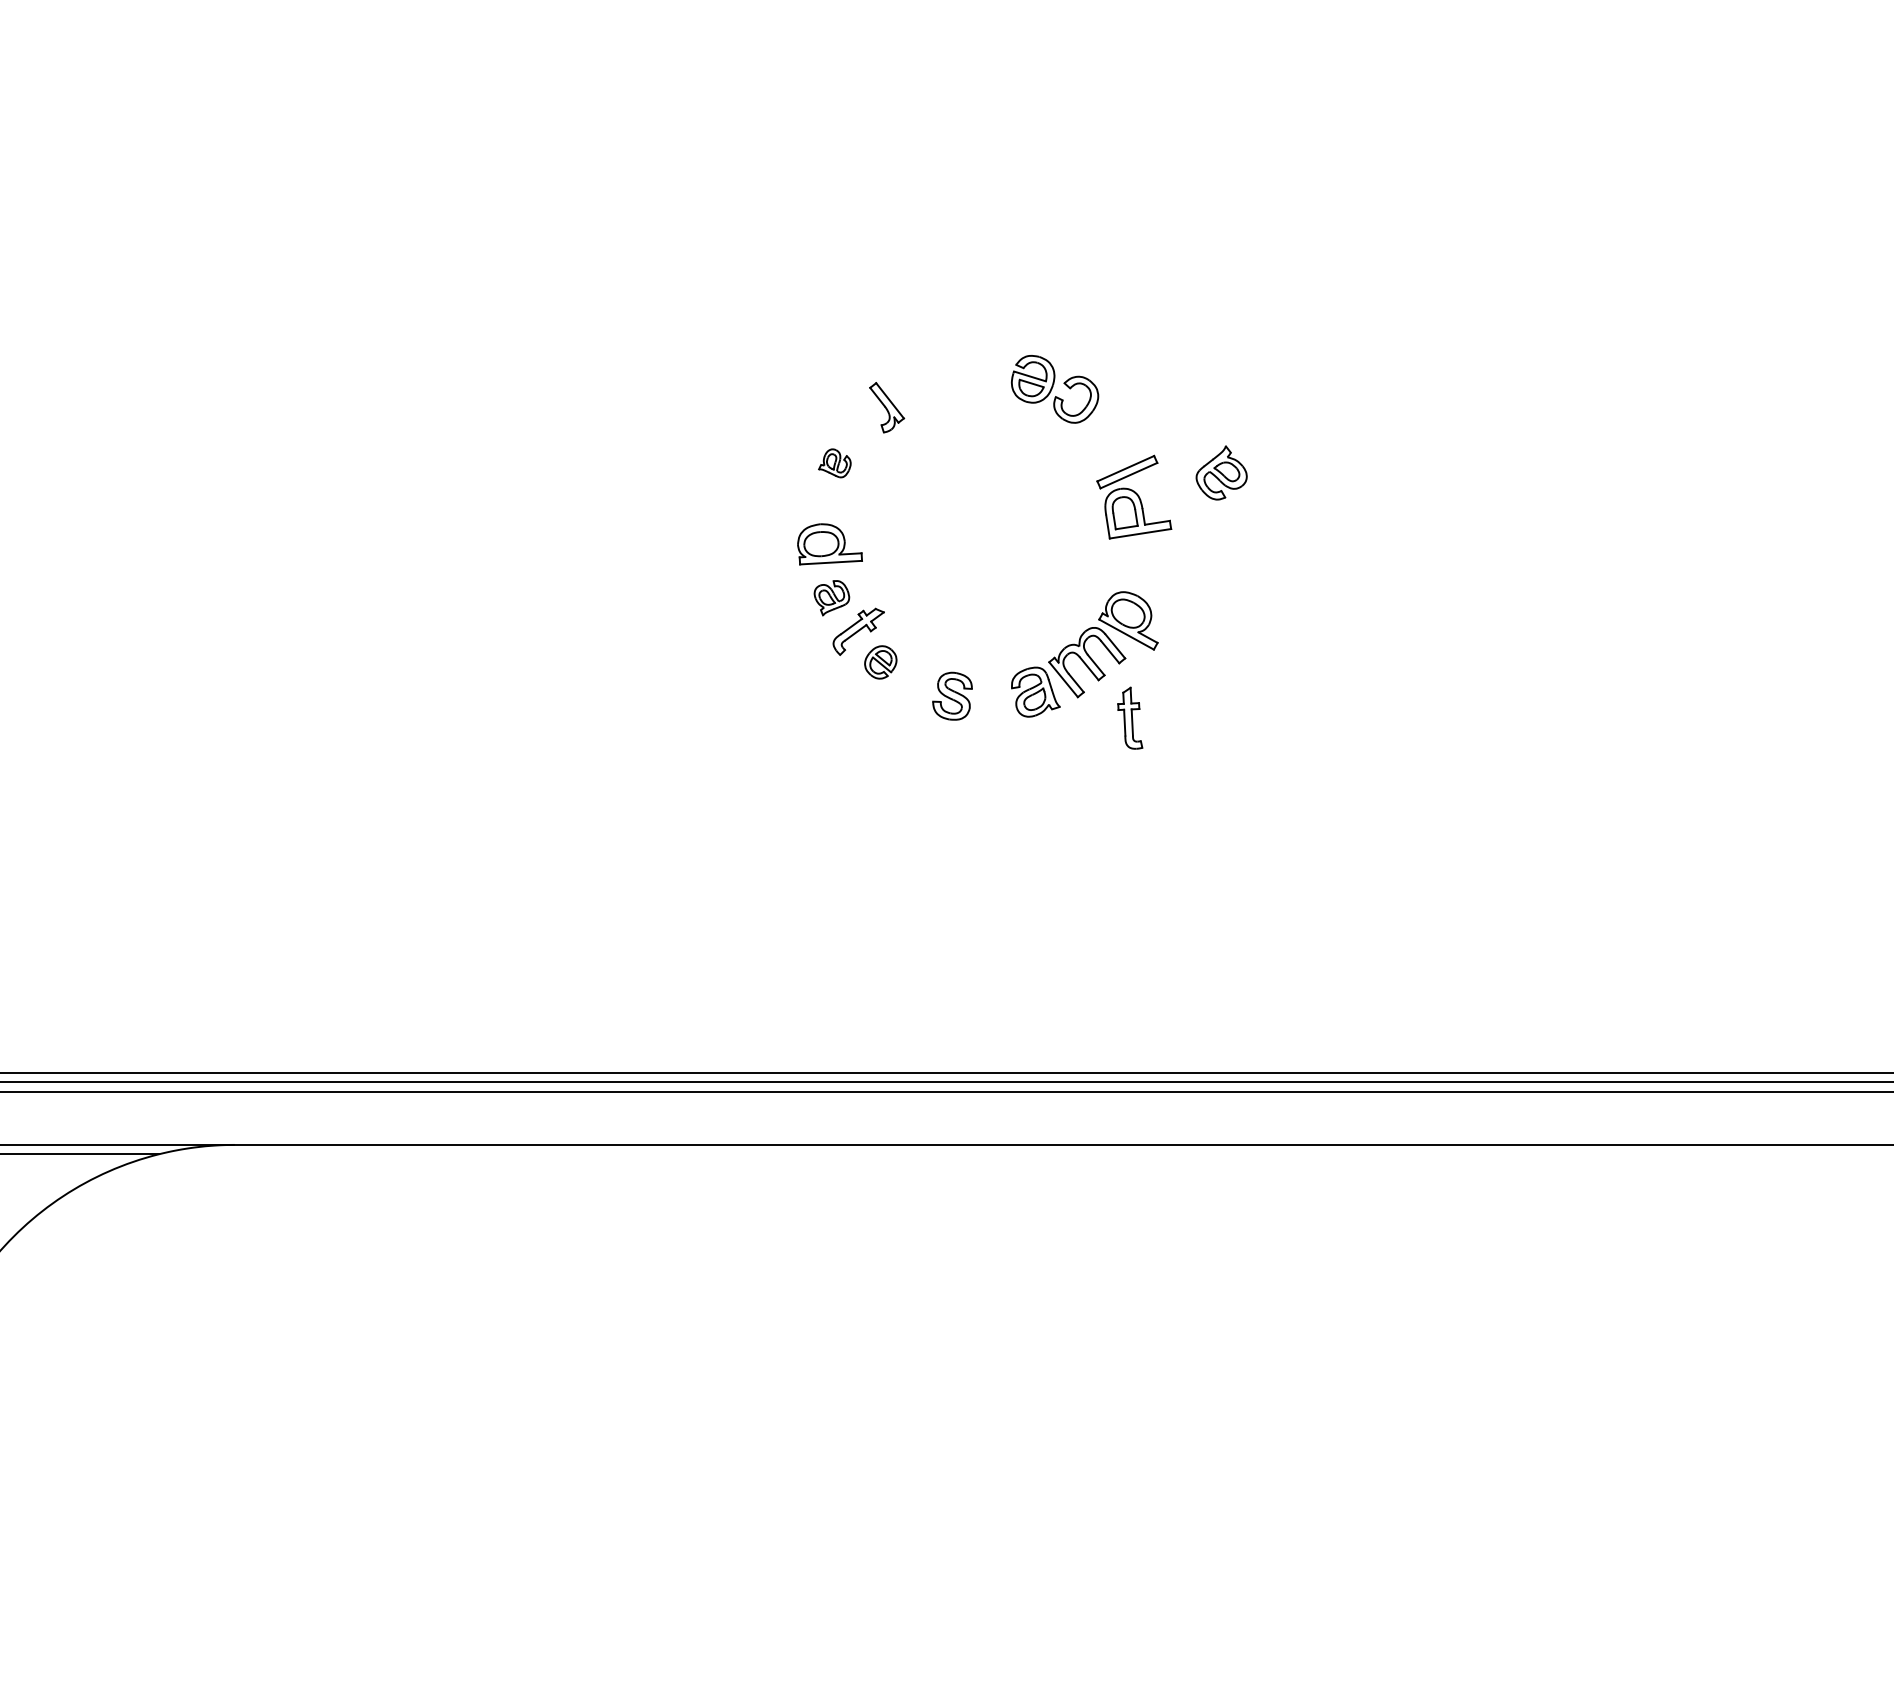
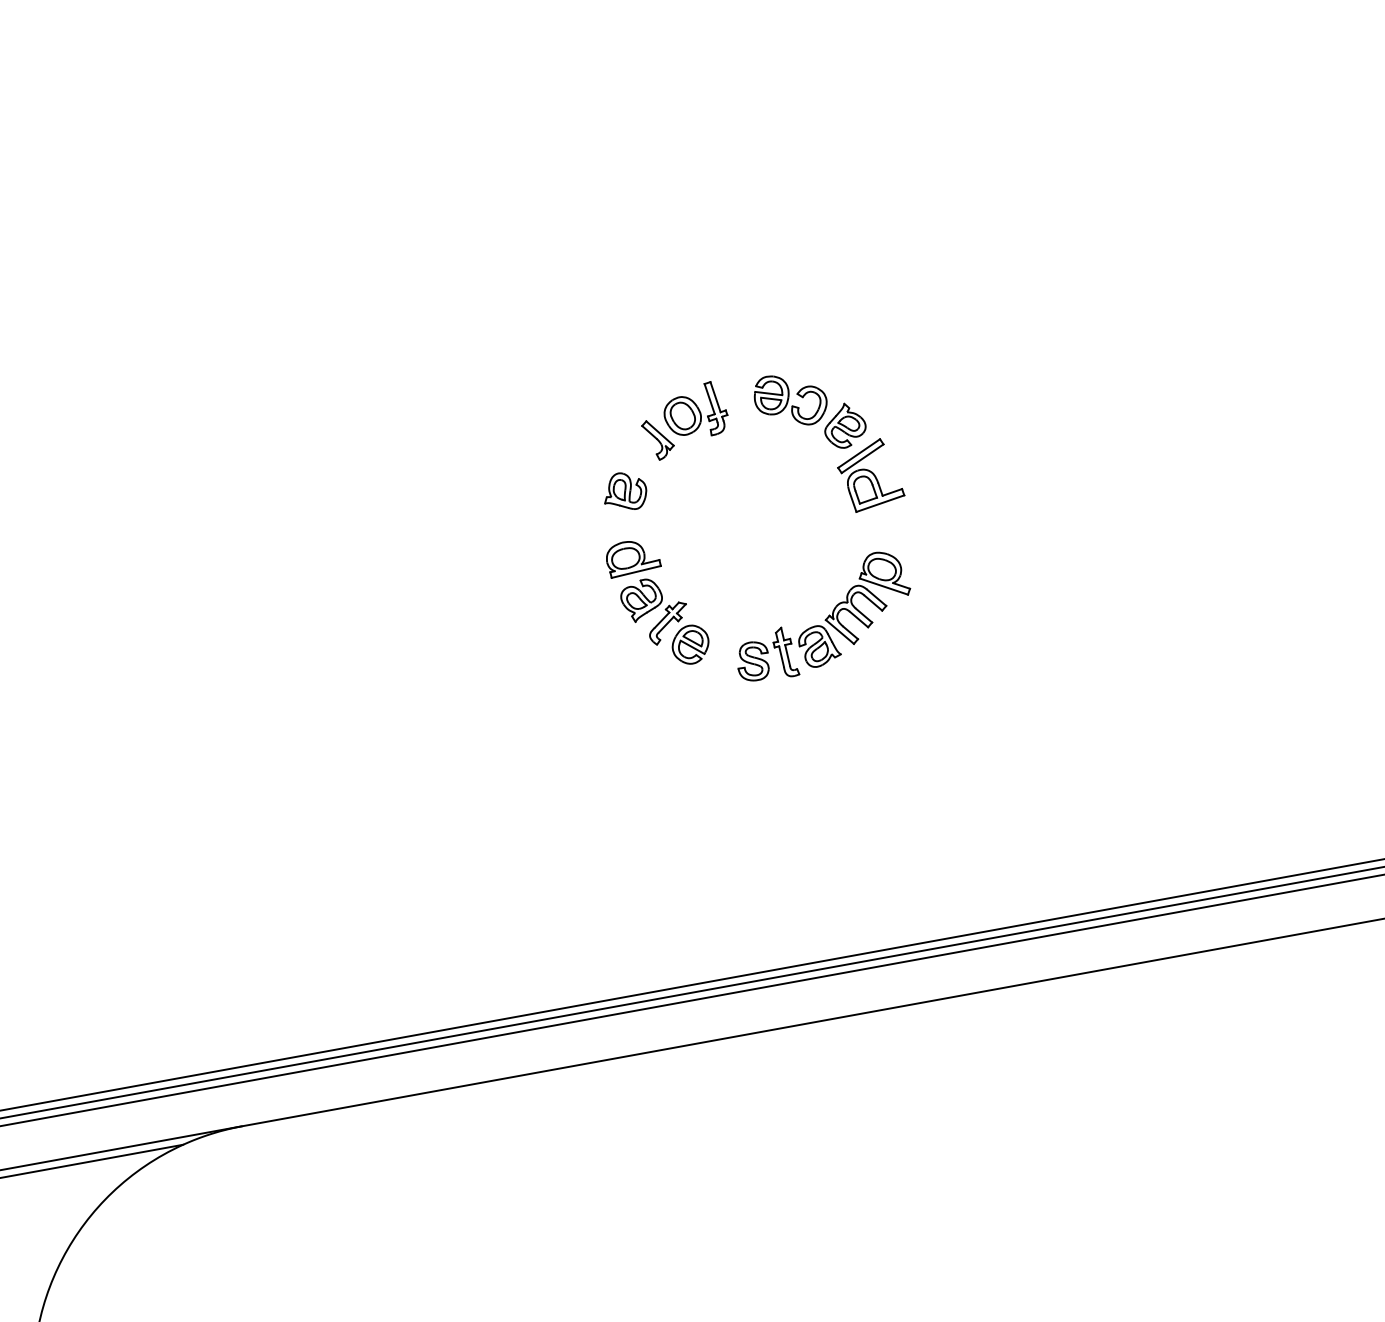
part: (937, 381) -> (695, 411), added
part: (834, 463) -> (624, 491), size x1.67
part: (1221, 472) -> (844, 425), moved
part: (831, 597) -> (641, 599), size x1.43
part: (880, 662) -> (690, 644), size x1.43
part: (1130, 717) -> (785, 651), moved

